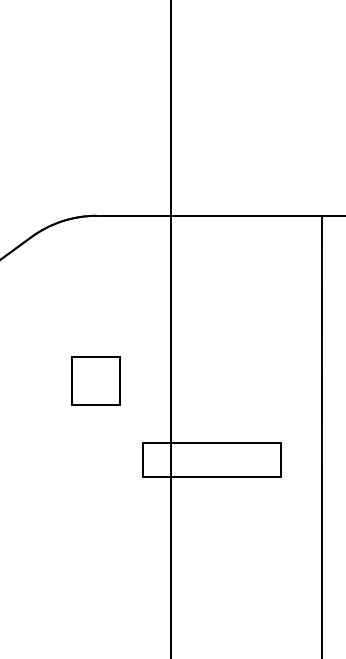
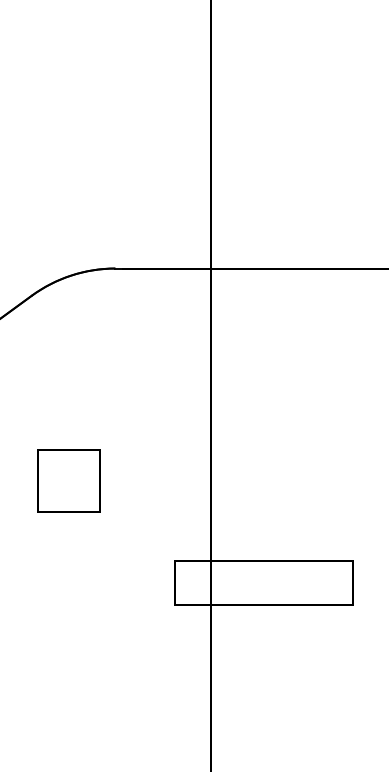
part: (95, 380) -> (68, 480), moved

